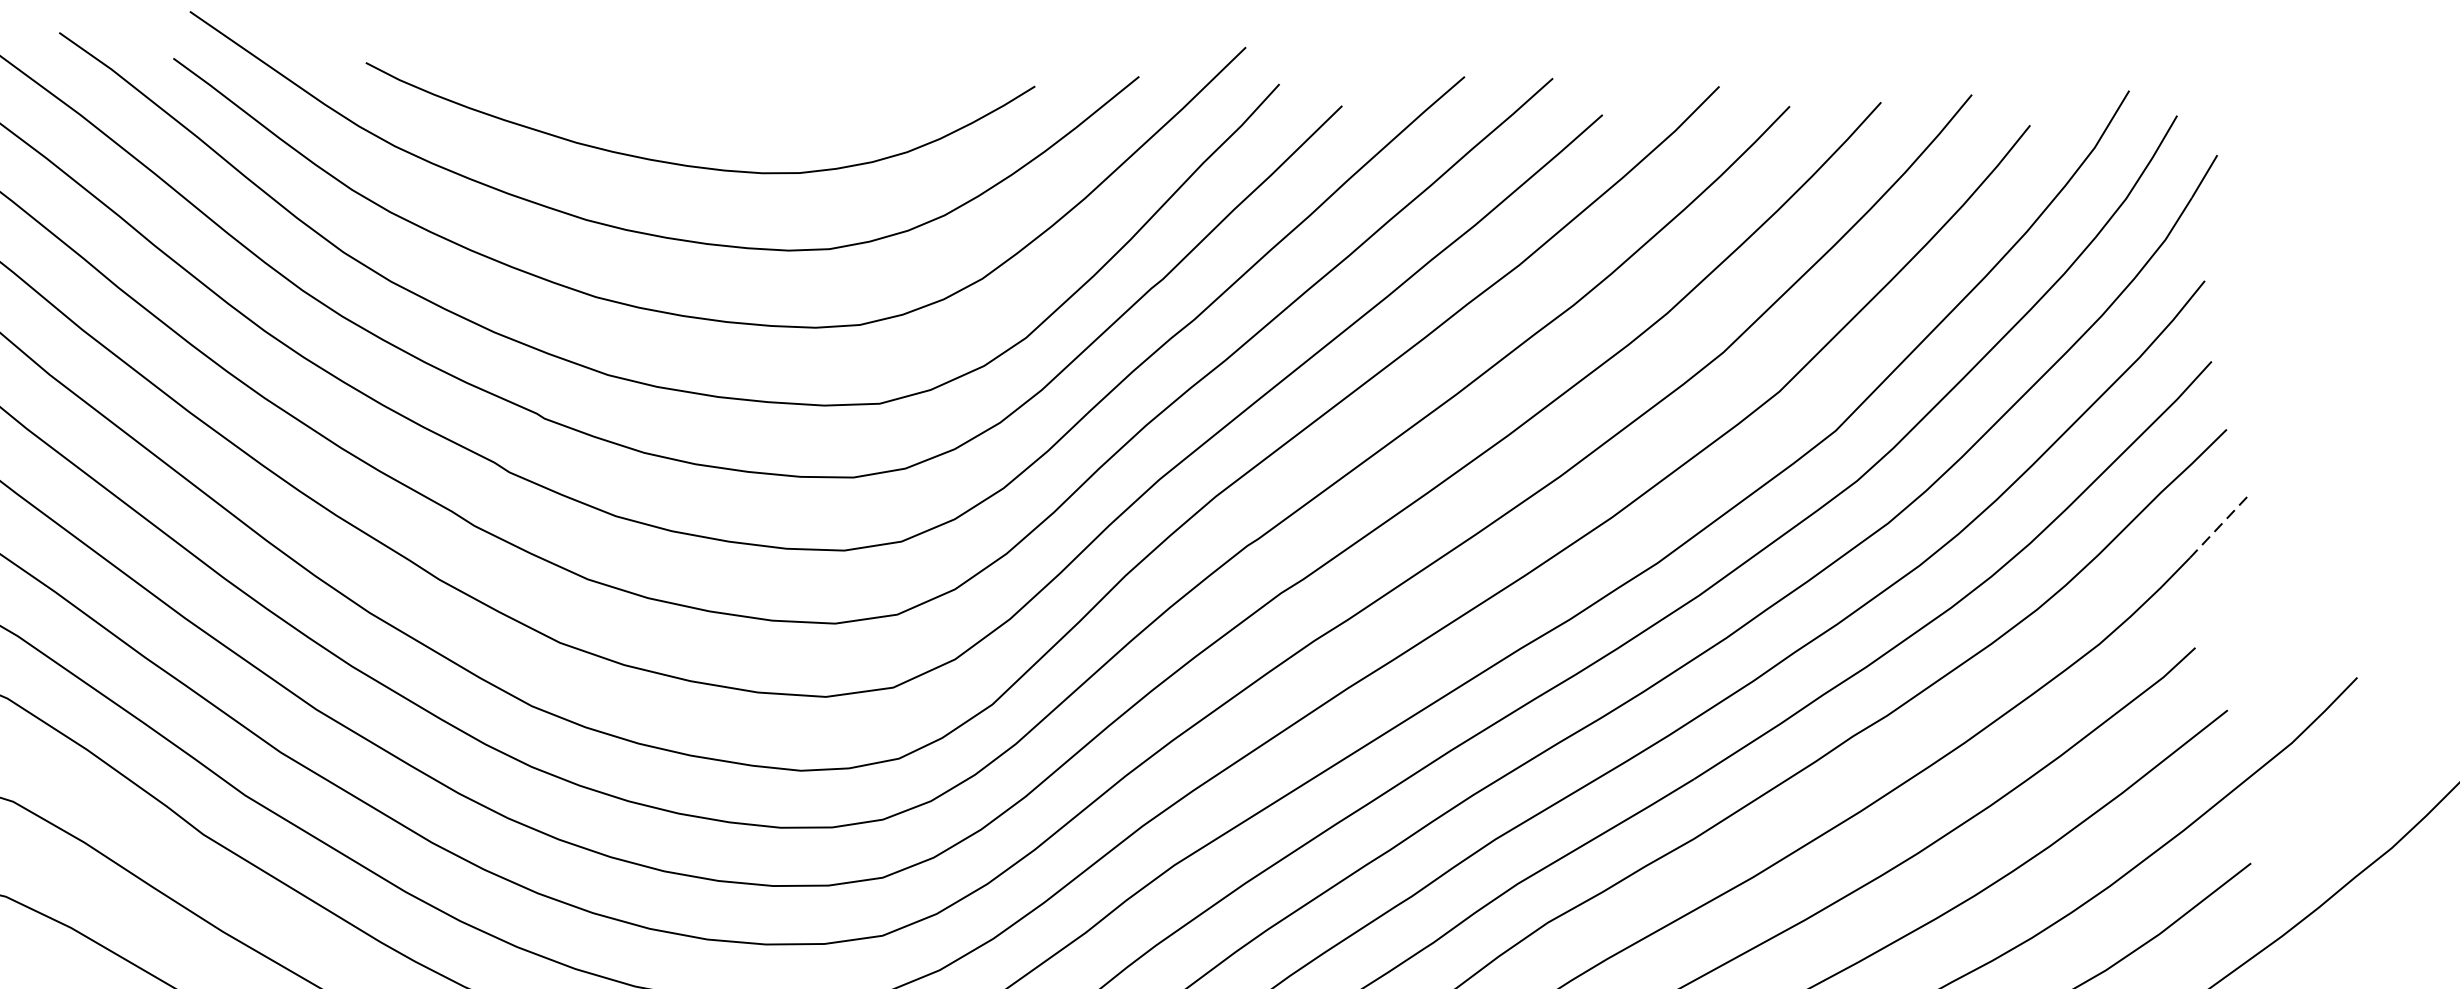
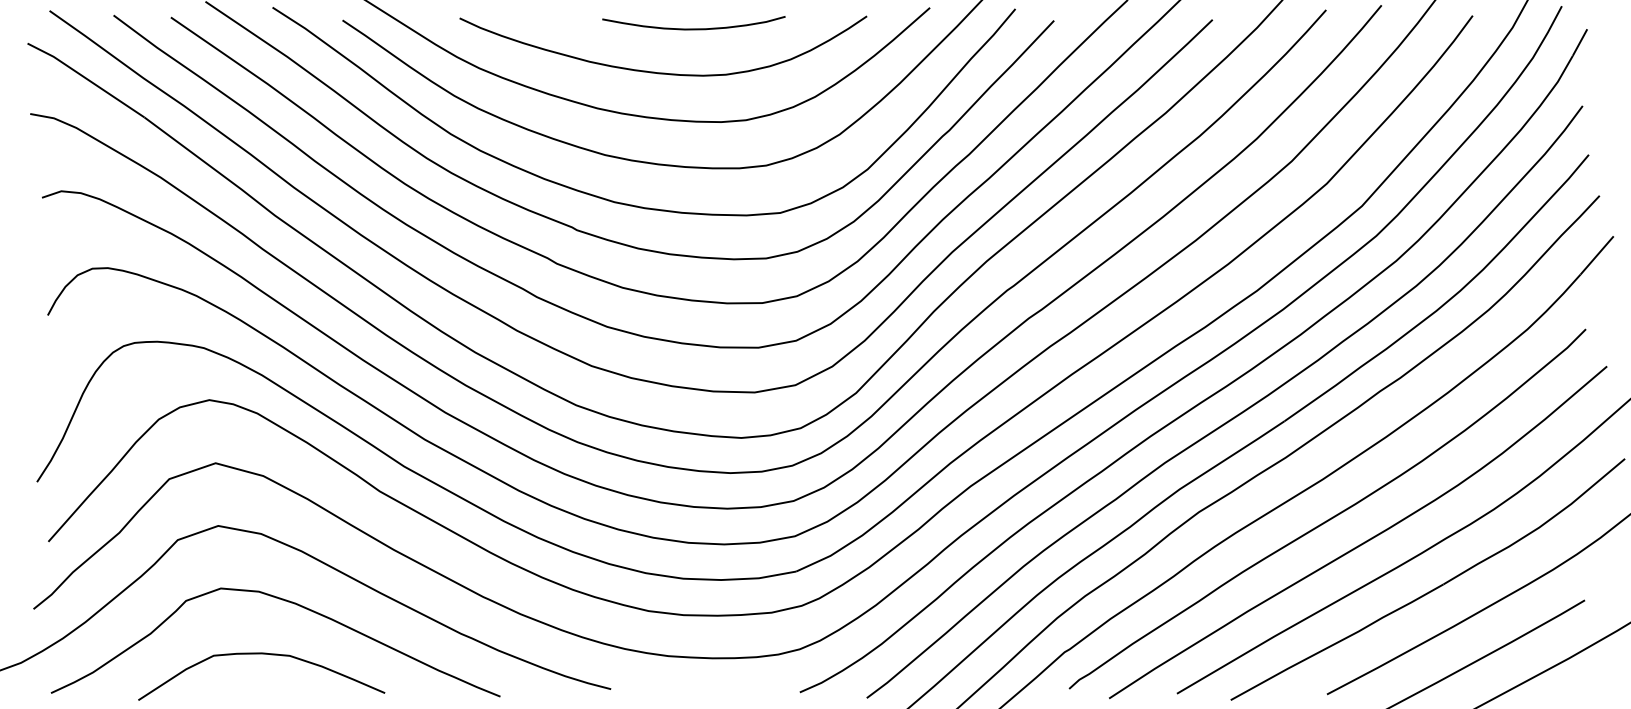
curve: (749, 94) -> (693, 28), added
line: (2217, 527) -> (1596, 255), dashed -> solid

